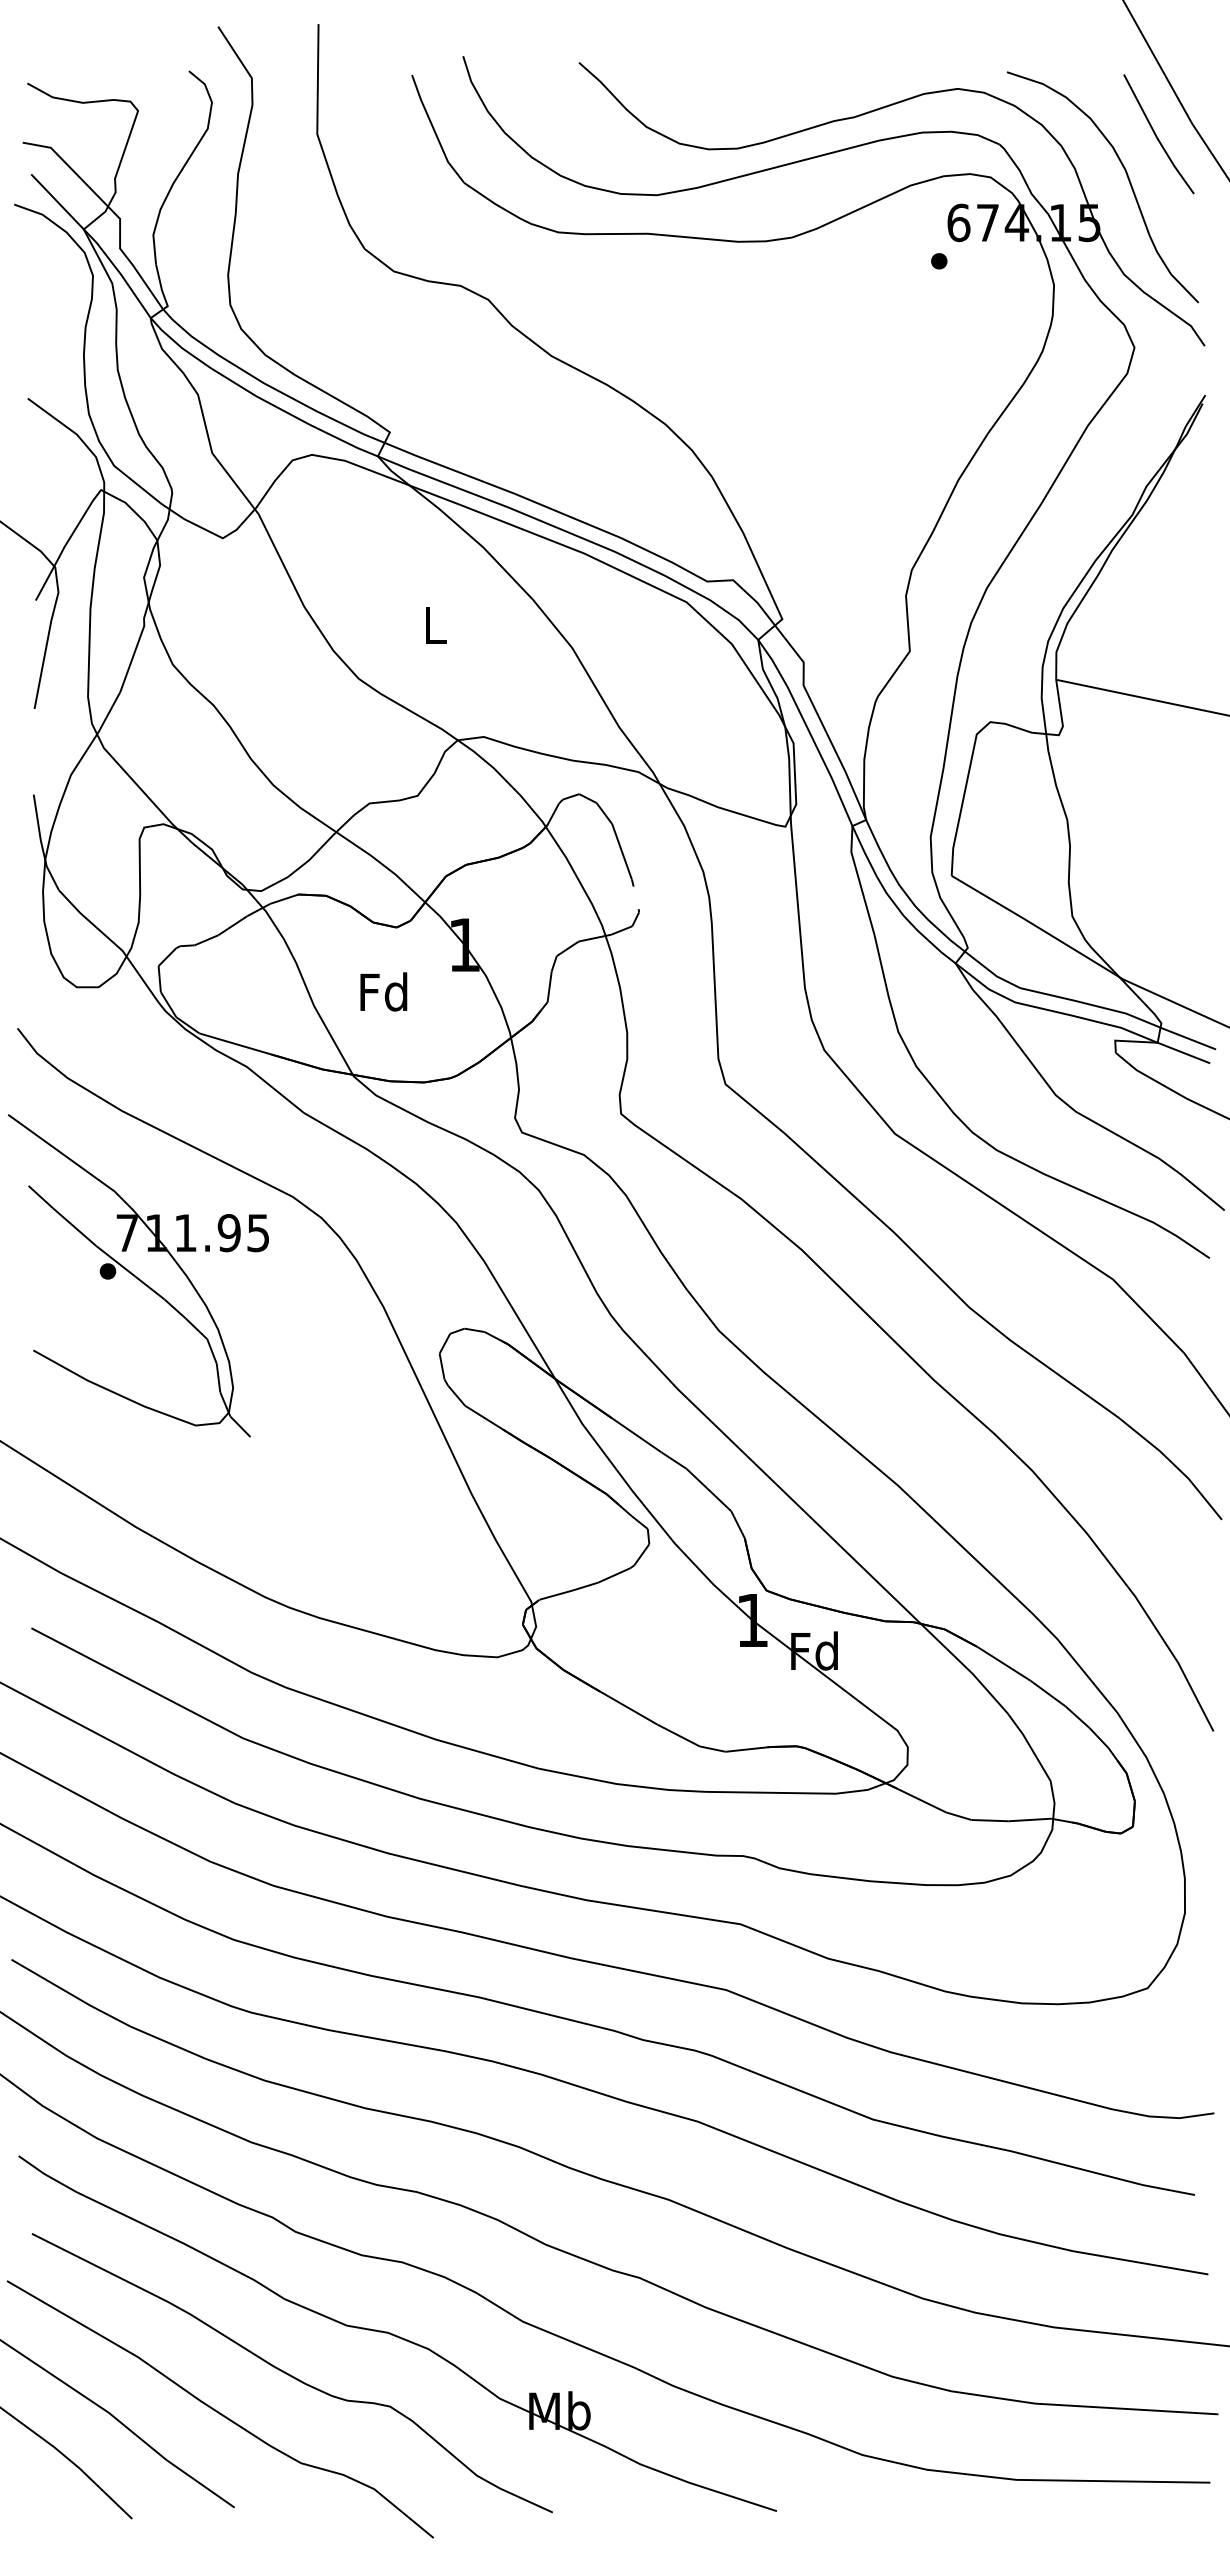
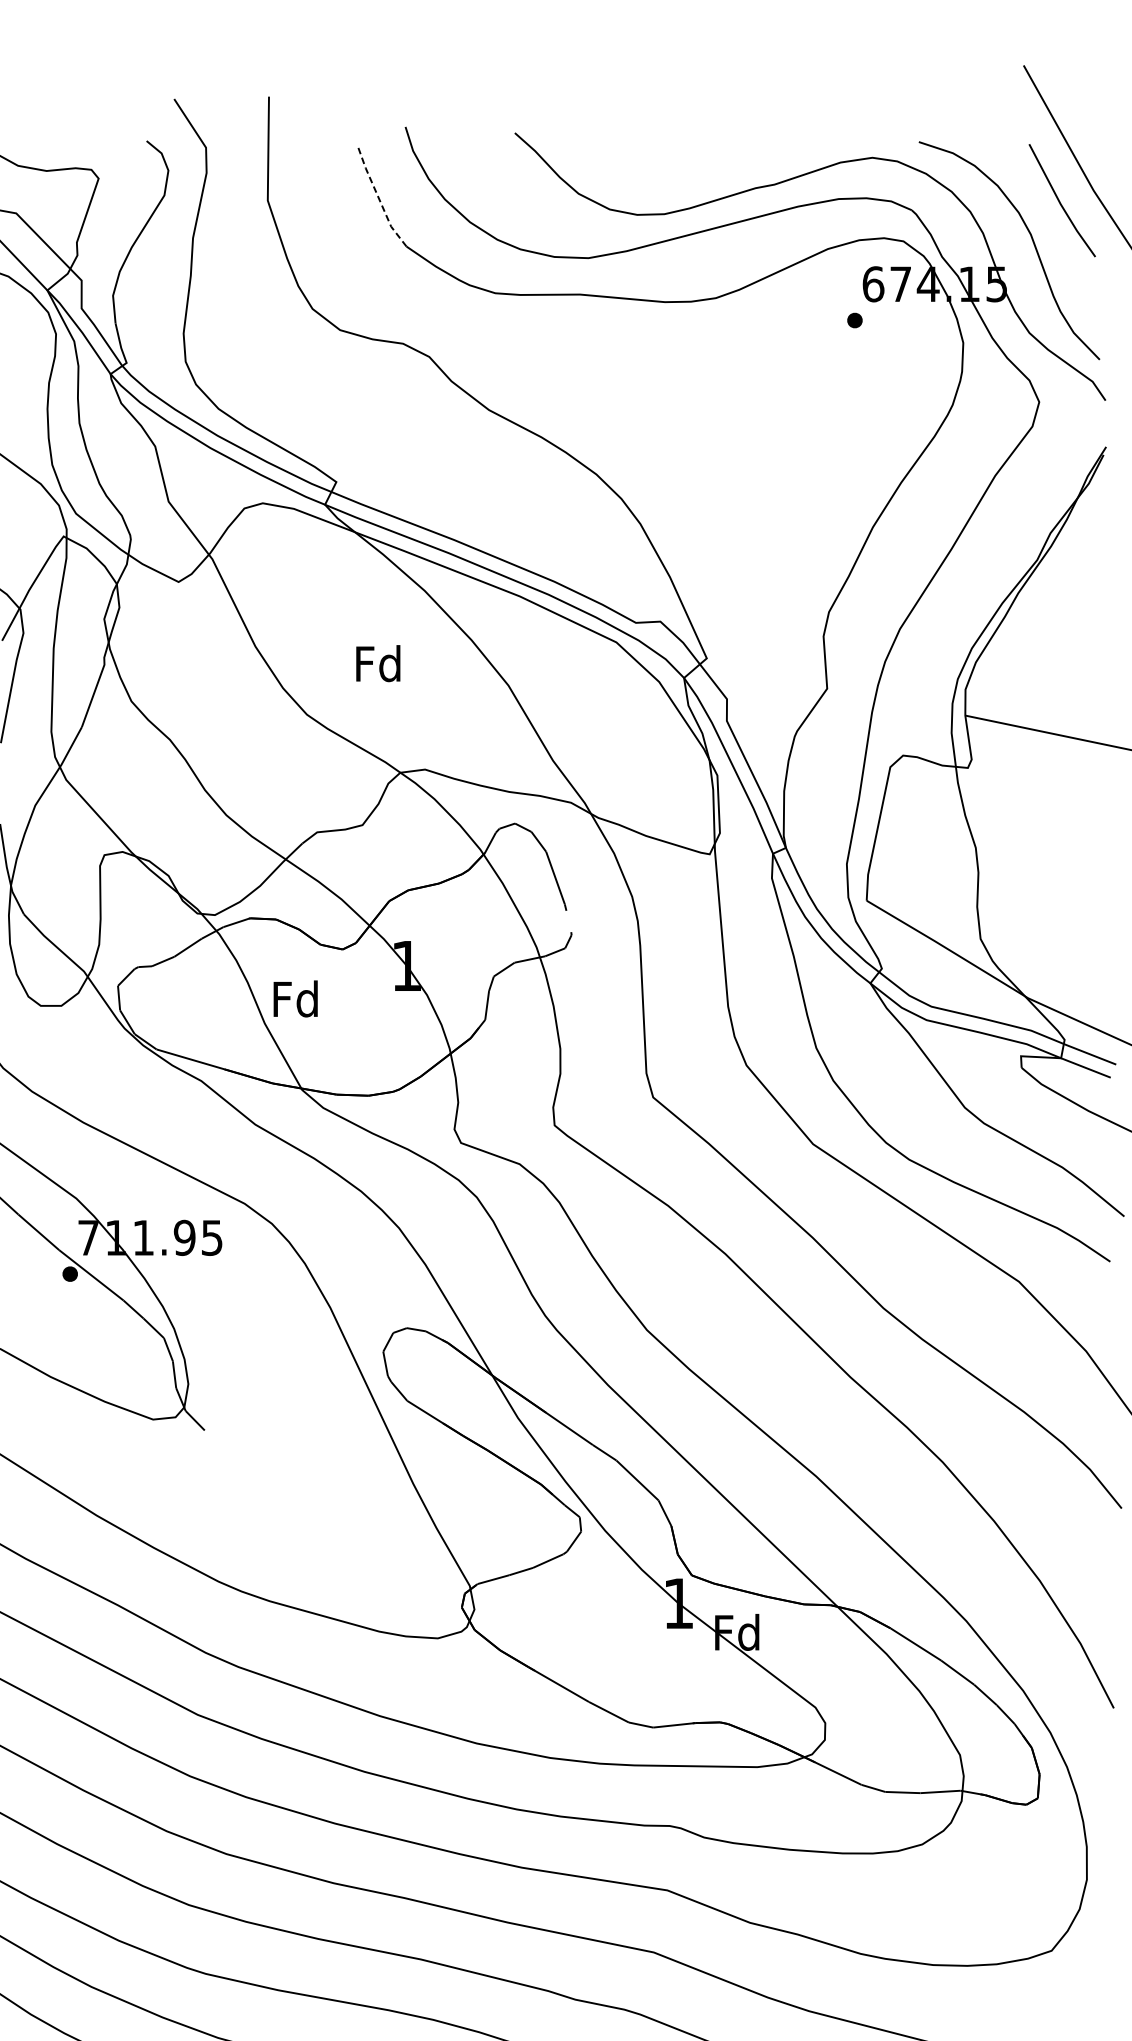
line: (434, 130) -> (378, 197), solid -> dashed
text: (434, 624) -> (378, 663), L -> Fd
text: (383, 991) -> (295, 998), moved

